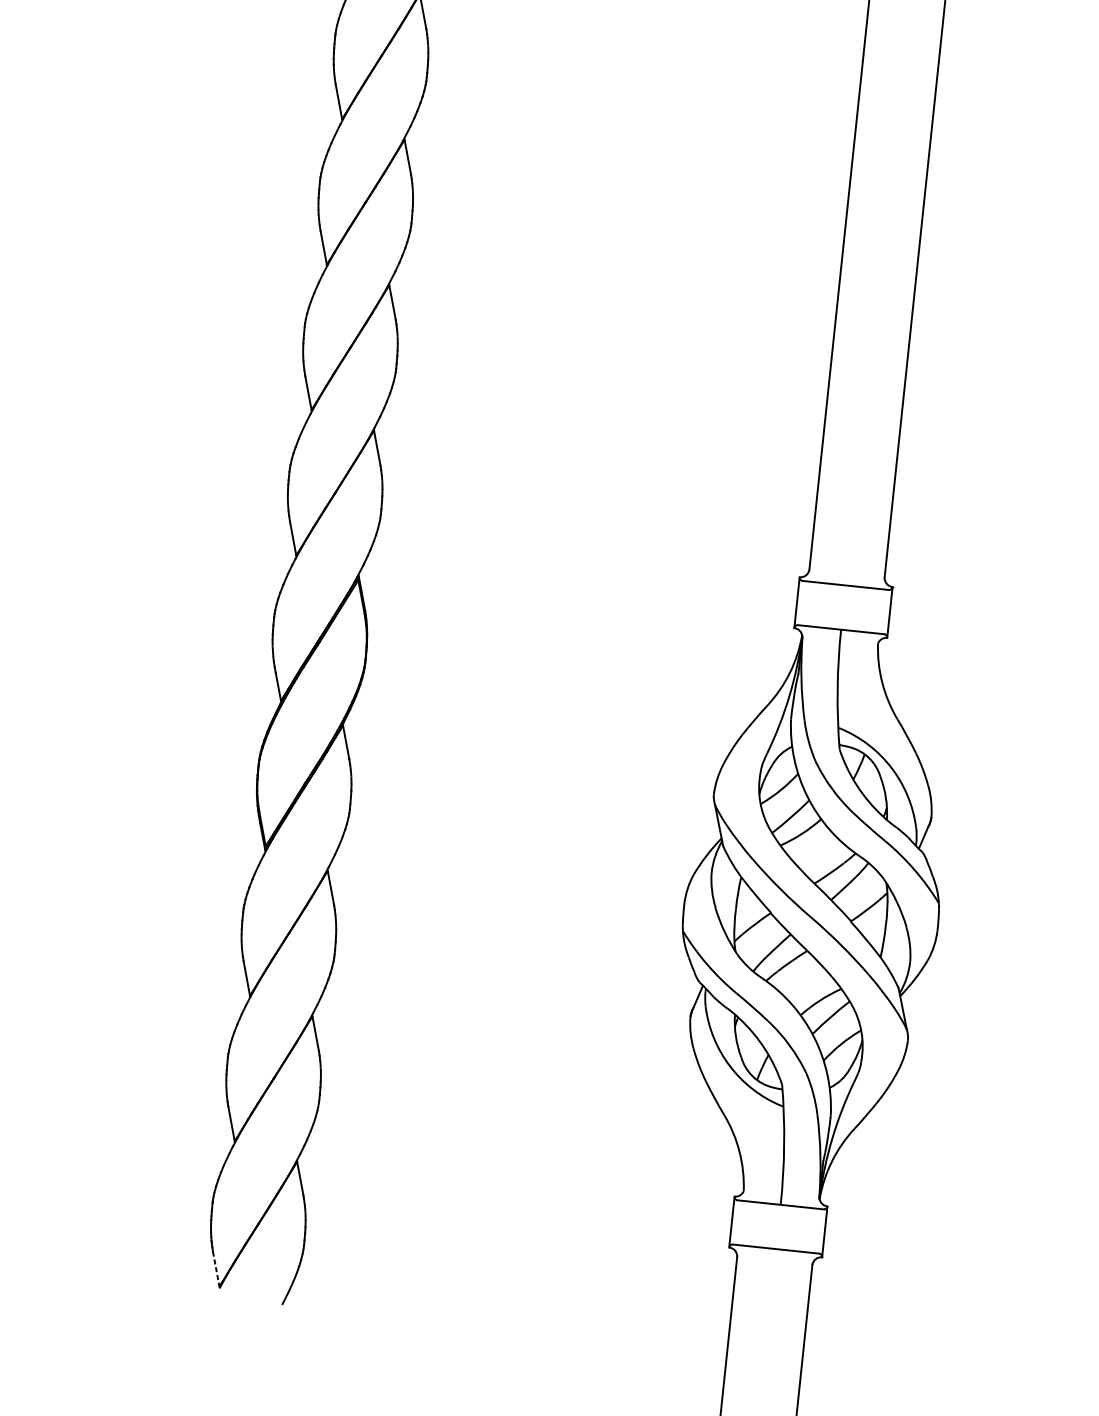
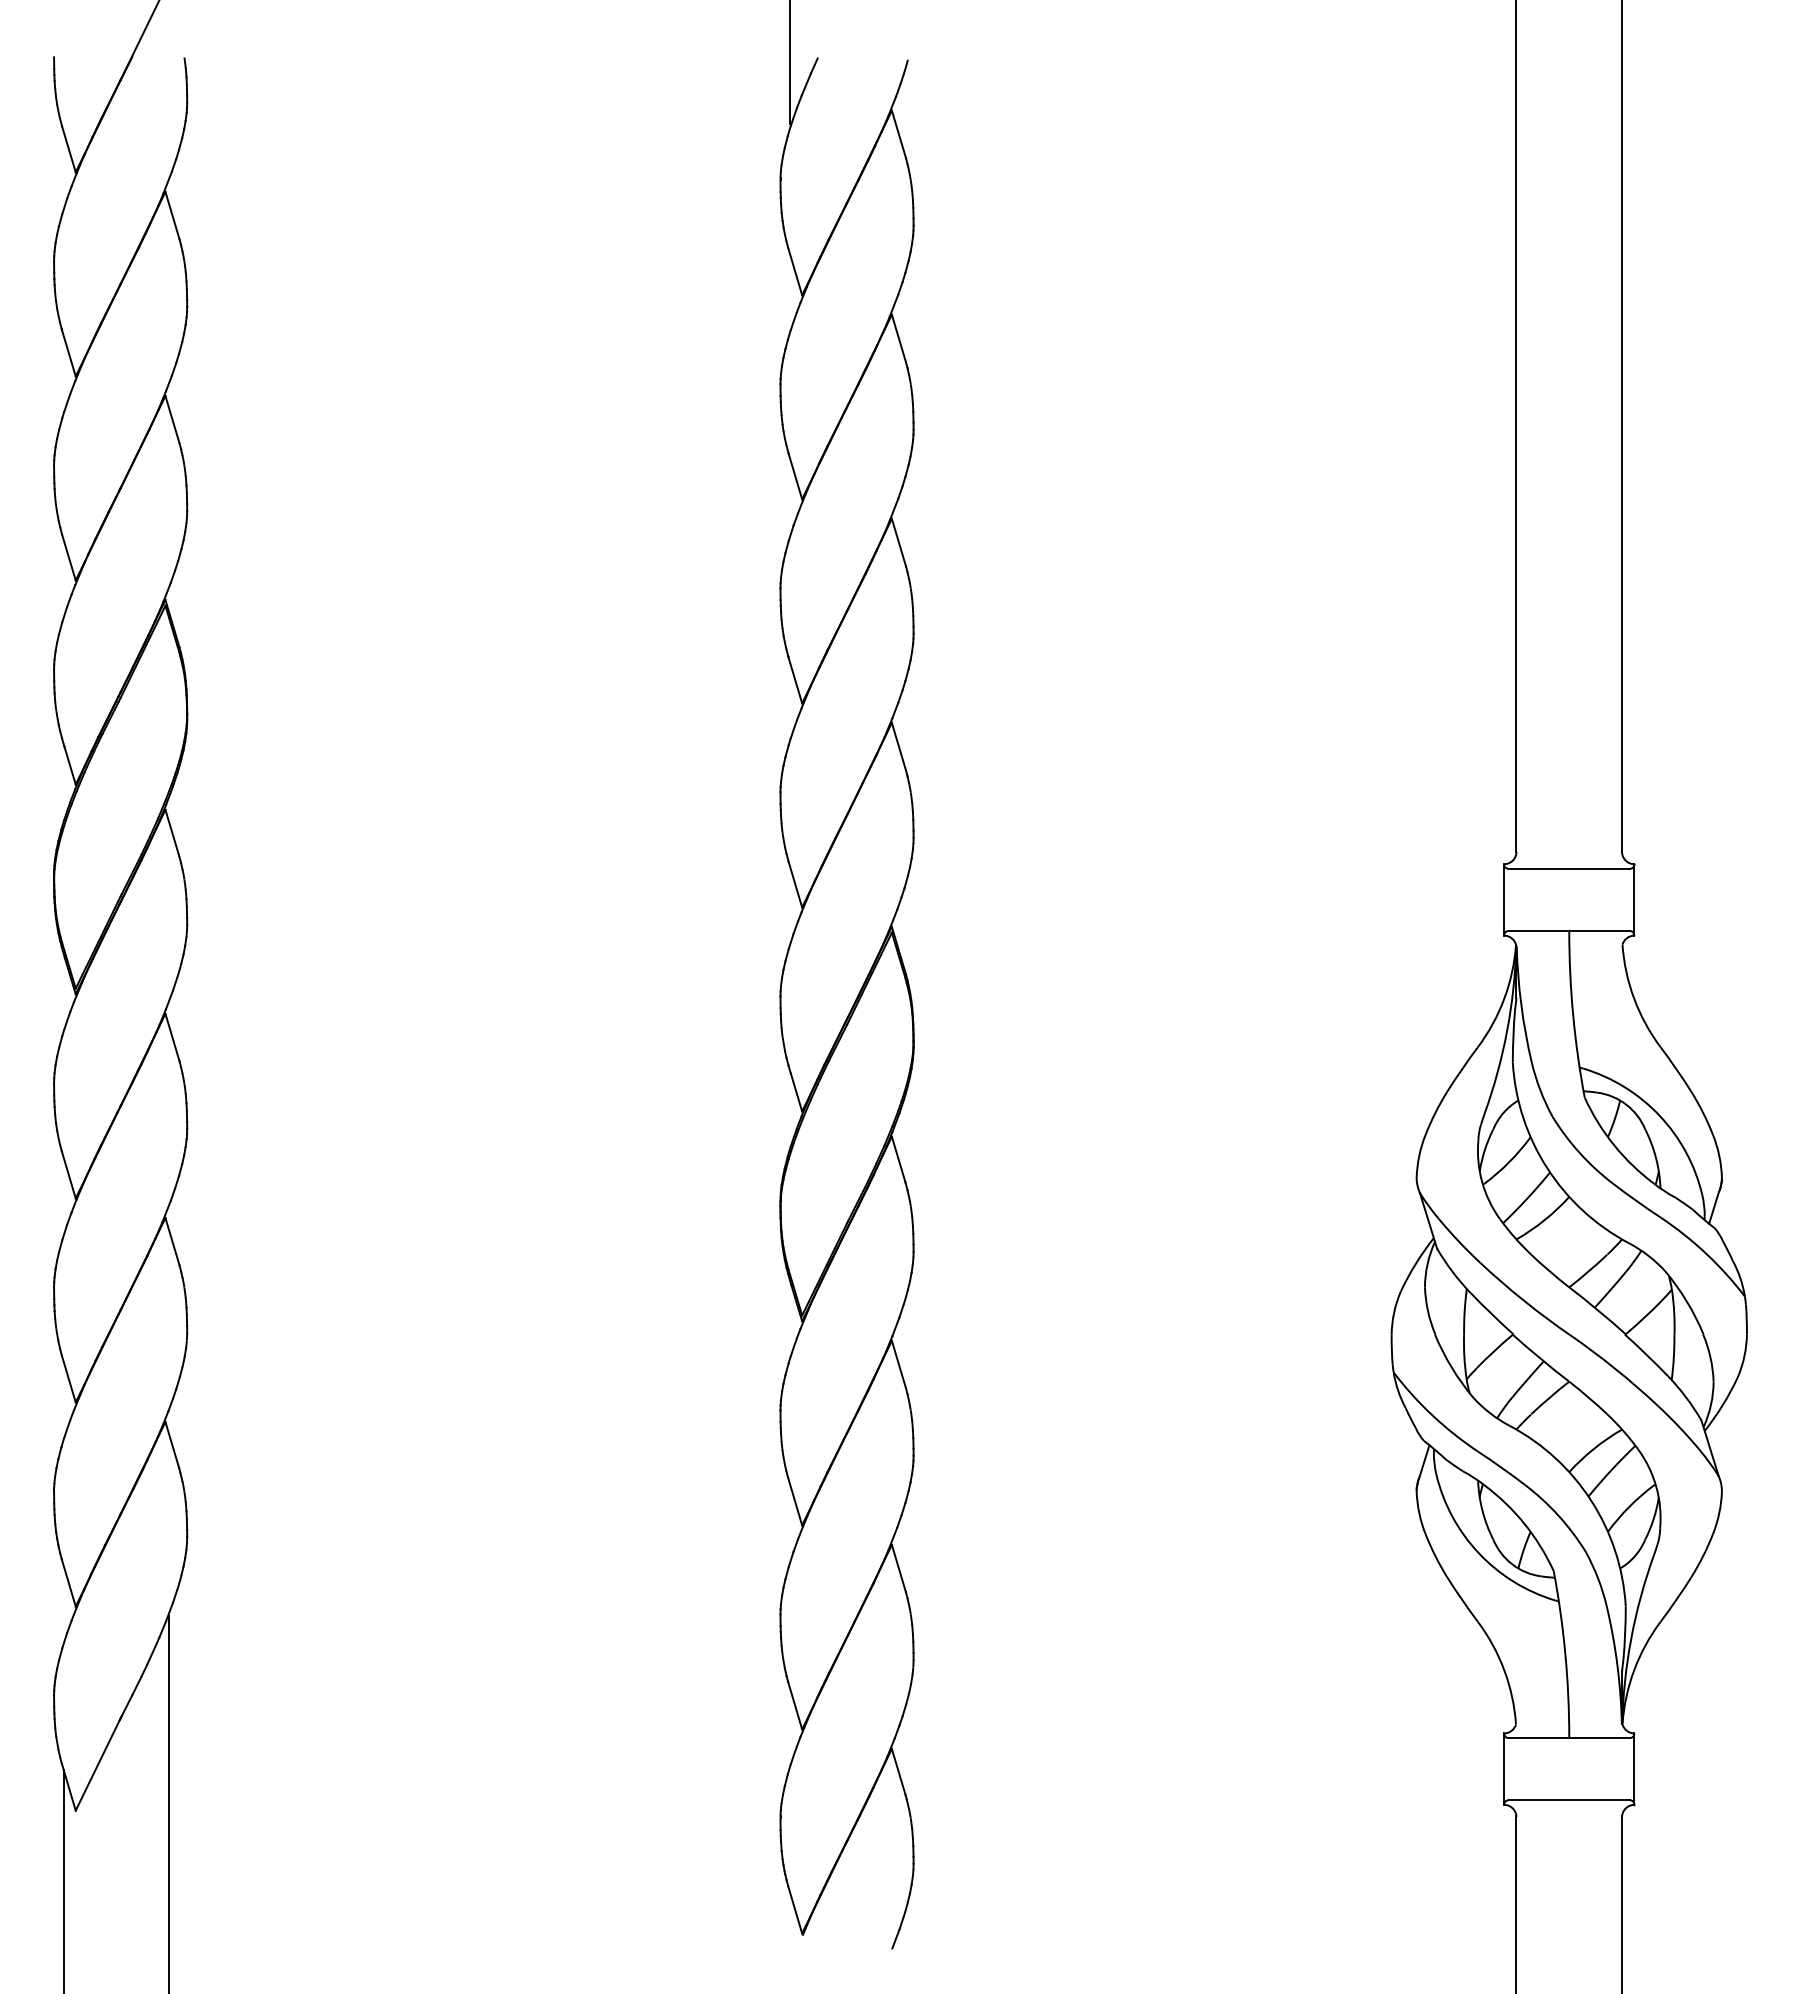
line: (216, 1269) -> (795, 1909), dashed -> solid

